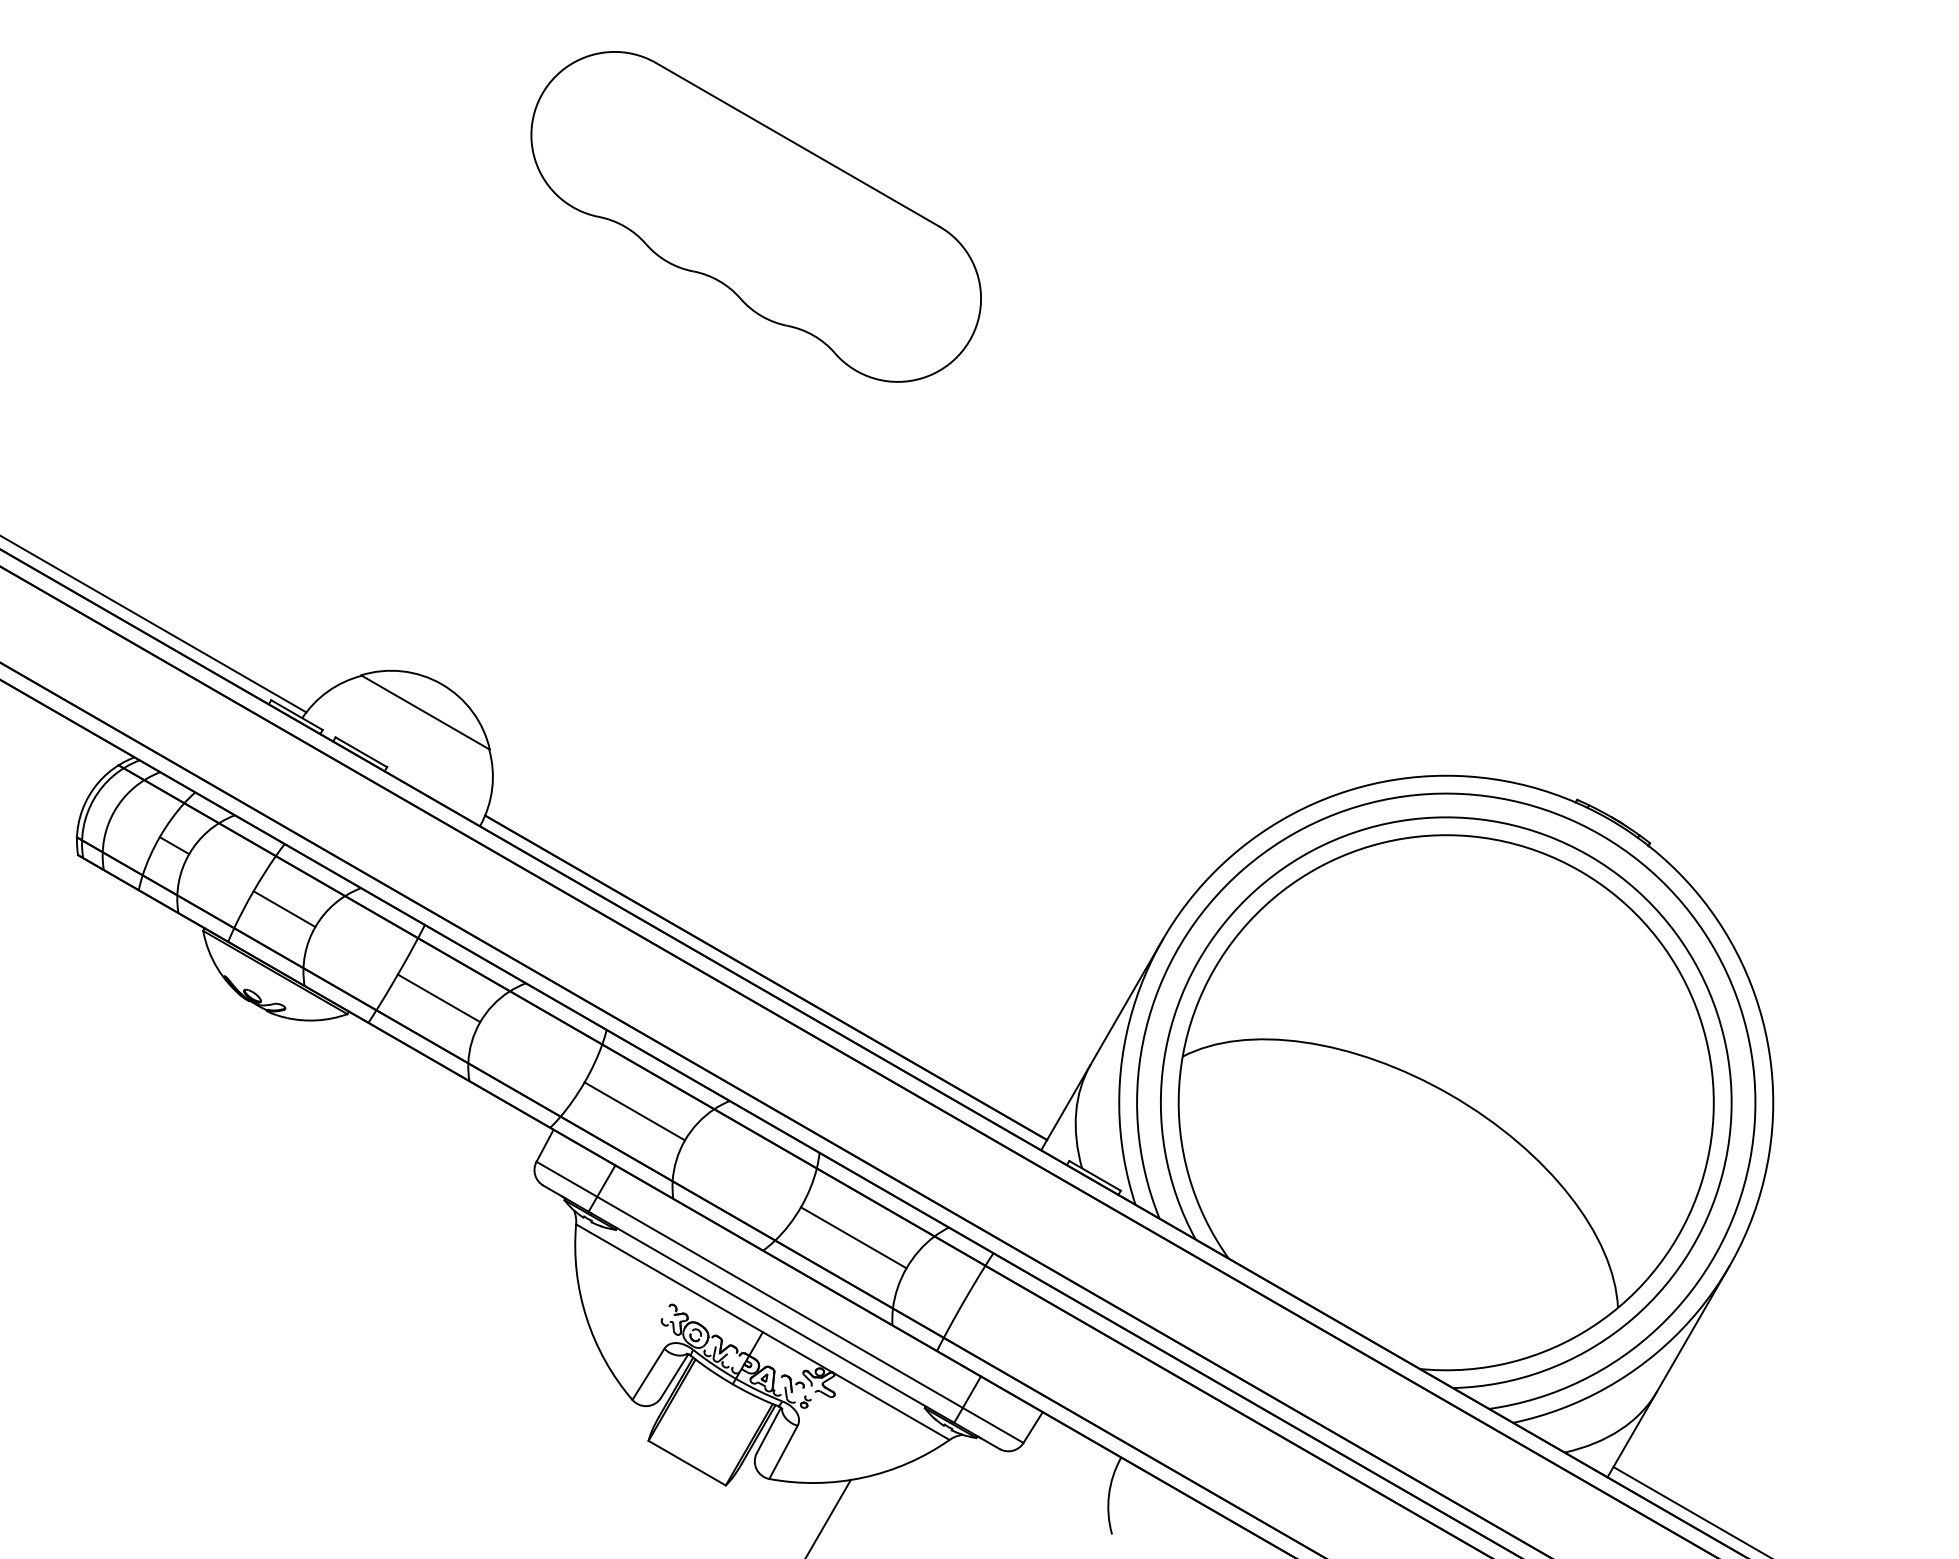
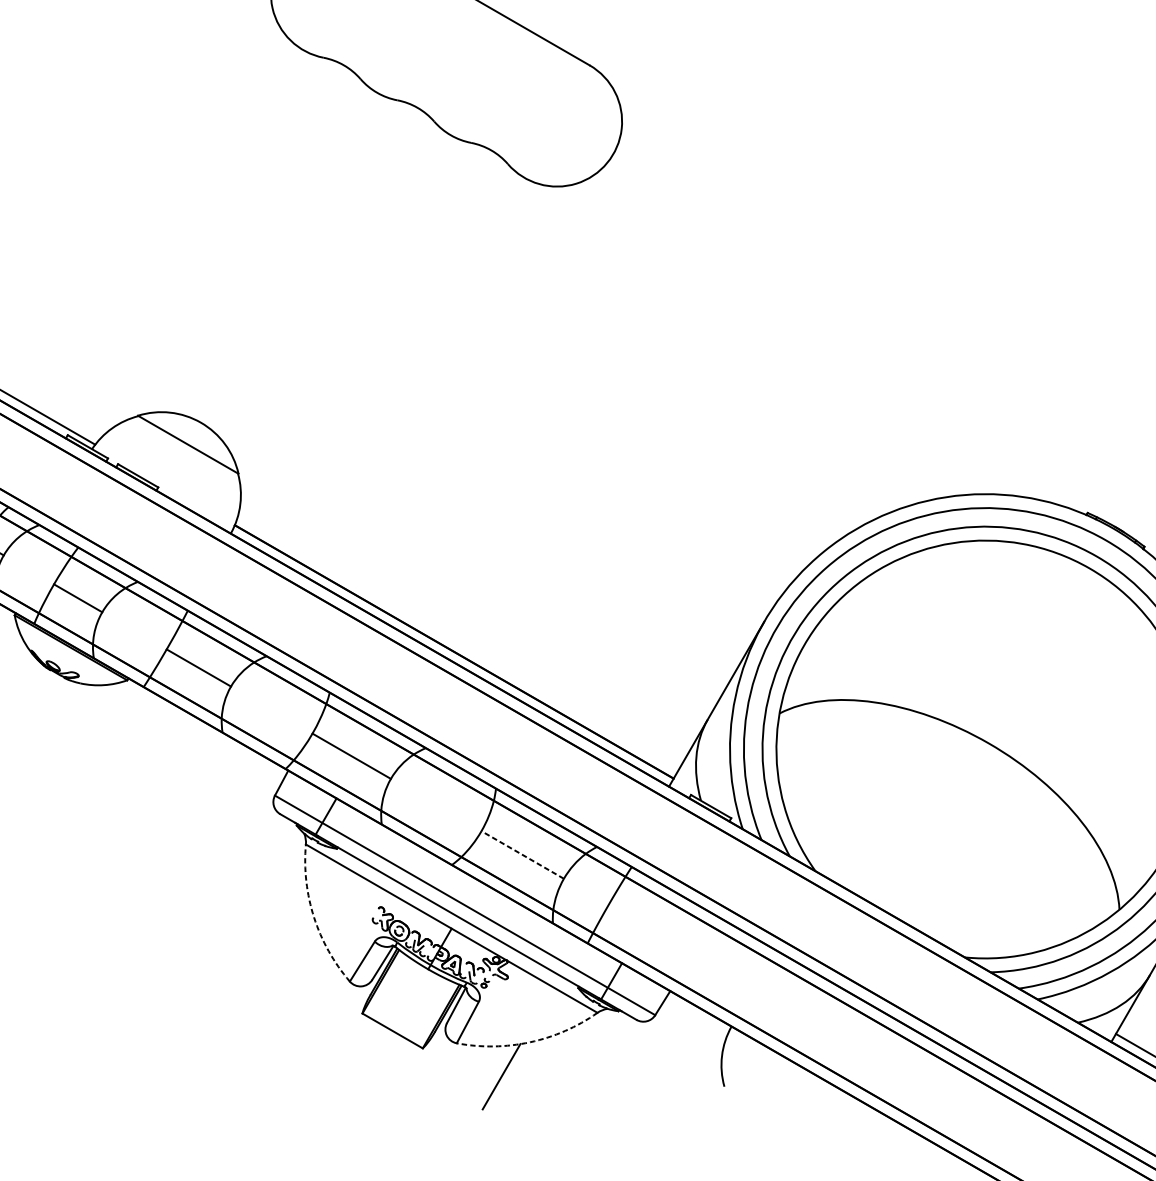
line: (853, 1237) -> (522, 854), solid -> dashed
arc: (586, 1317) -> (314, 917), solid -> dashed
arc: (863, 1477) -> (530, 1042), solid -> dashed

